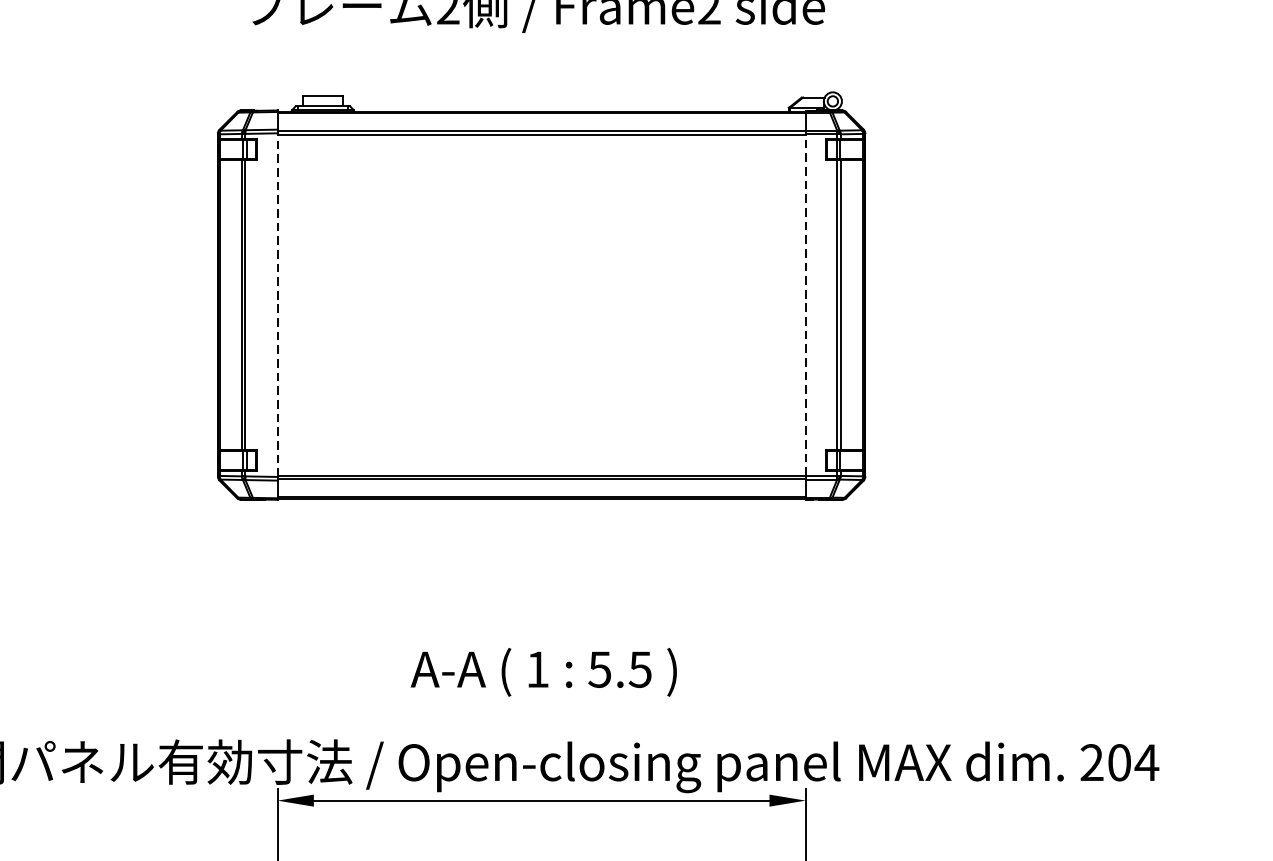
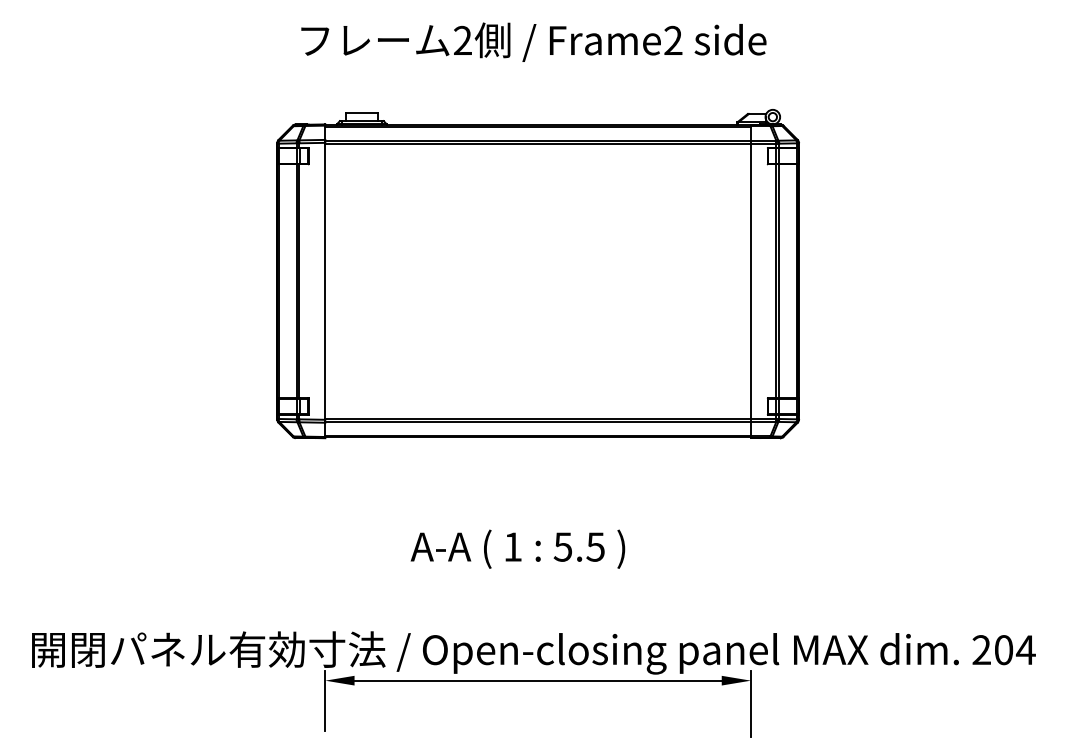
line: (277, 304) -> (325, 280), dashed -> solid
line: (805, 305) -> (750, 281), dashed -> solid
text: (543, 671) -> (517, 548), moved

